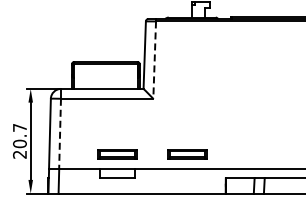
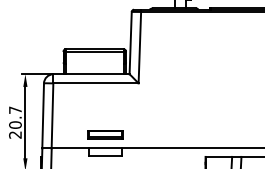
line: (154, 60) -> (139, 48), dashed -> solid
line: (60, 134) -> (52, 116), dashed -> solid
part: (187, 154) -> (170, 134), removed

